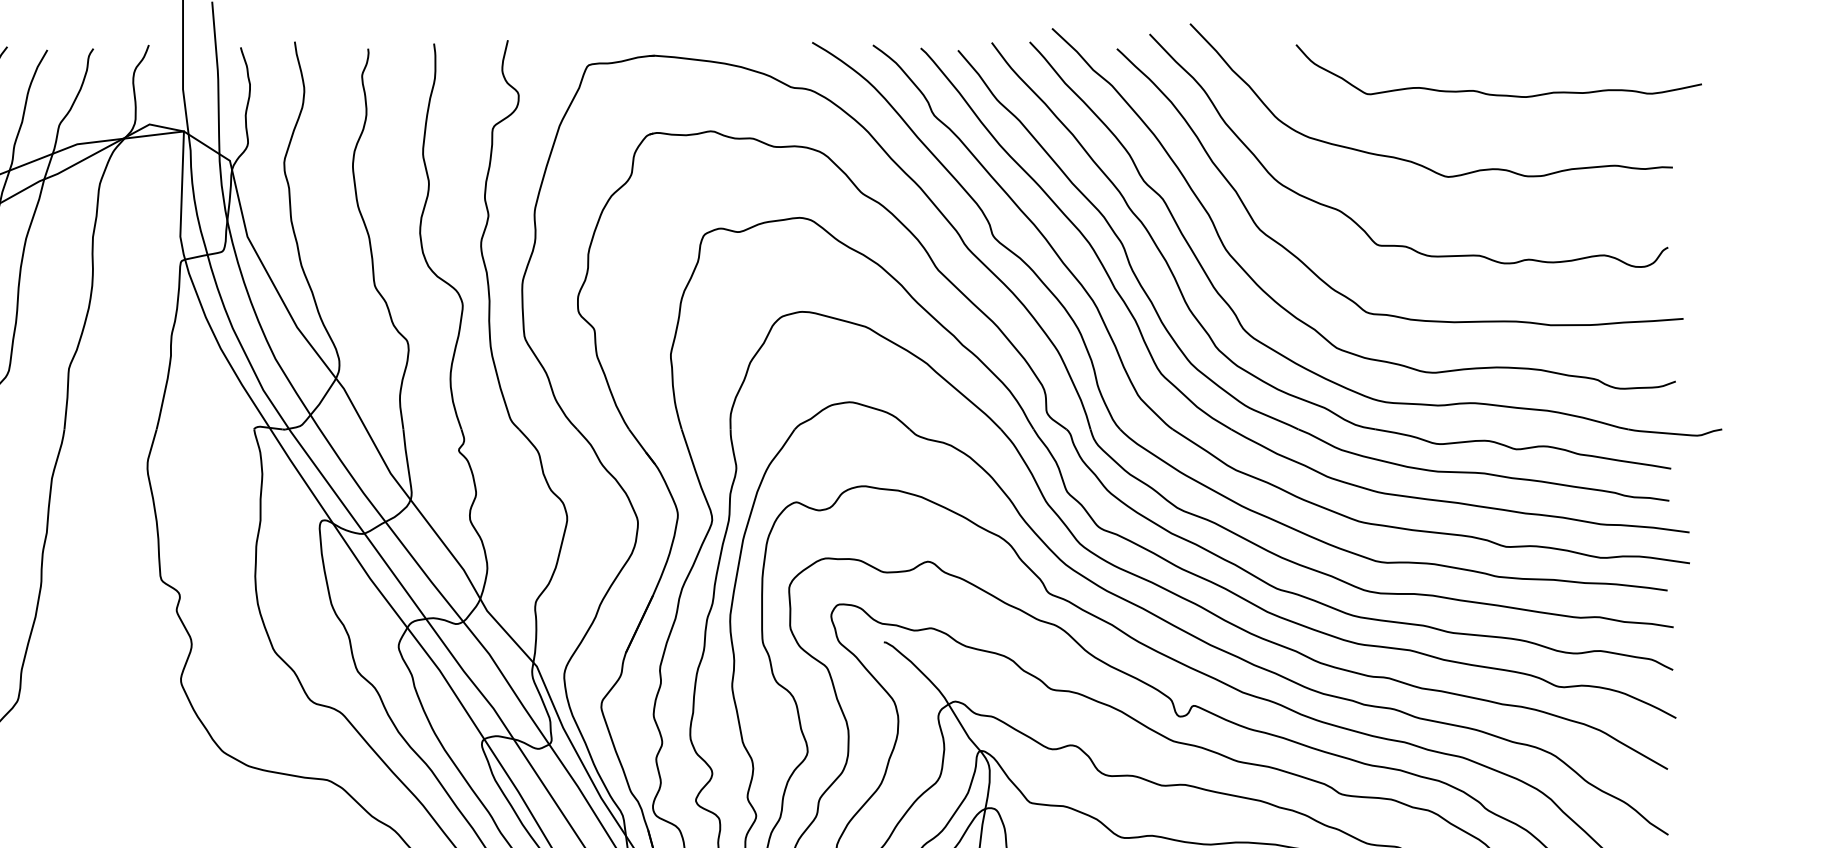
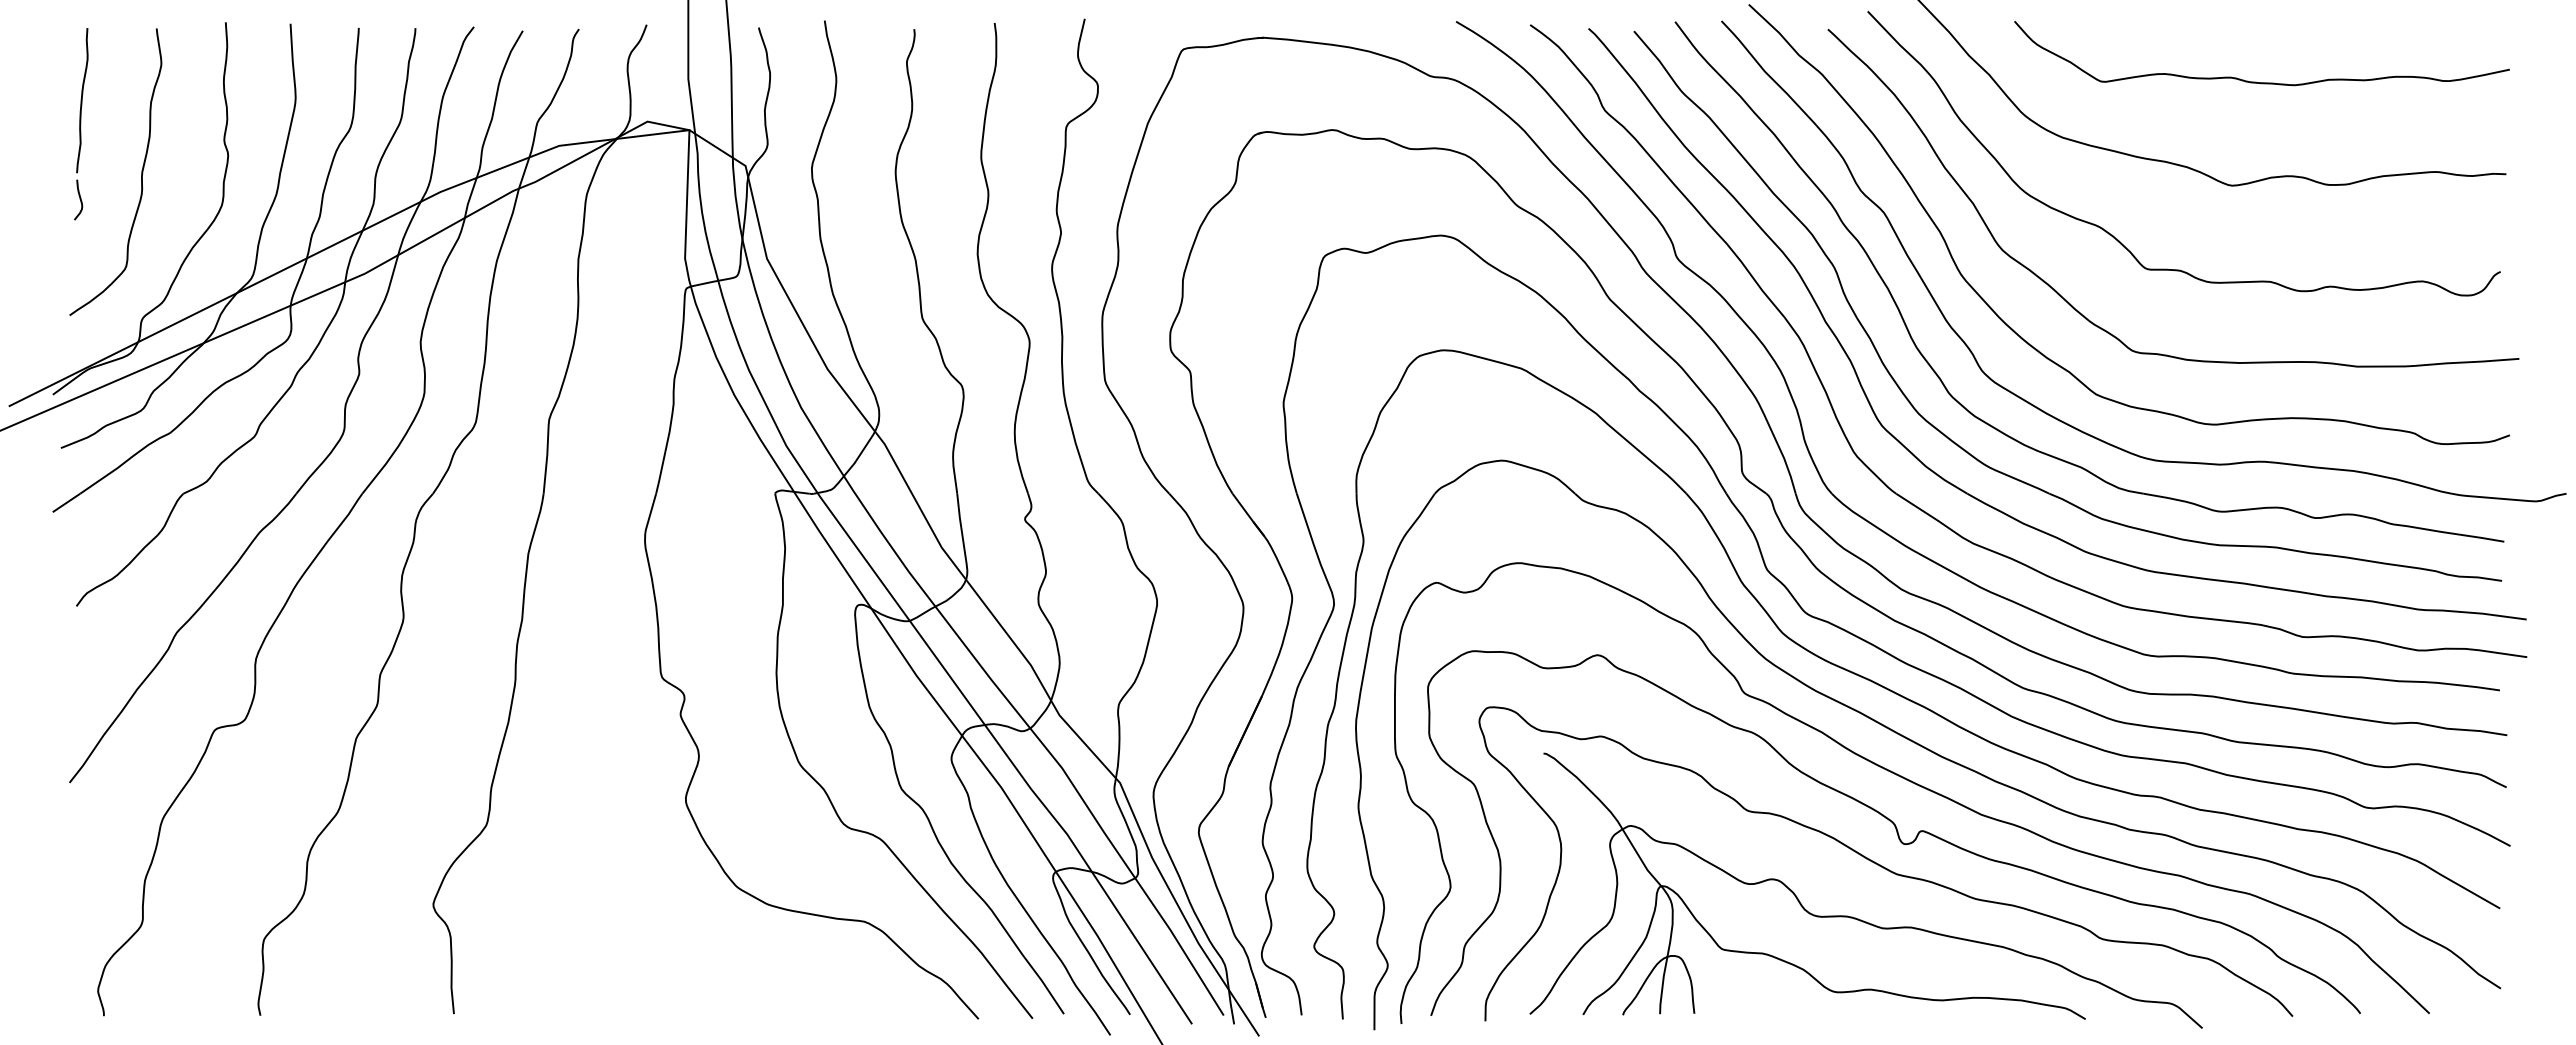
curve: (1494, 94) -> (2256, 81), moved

